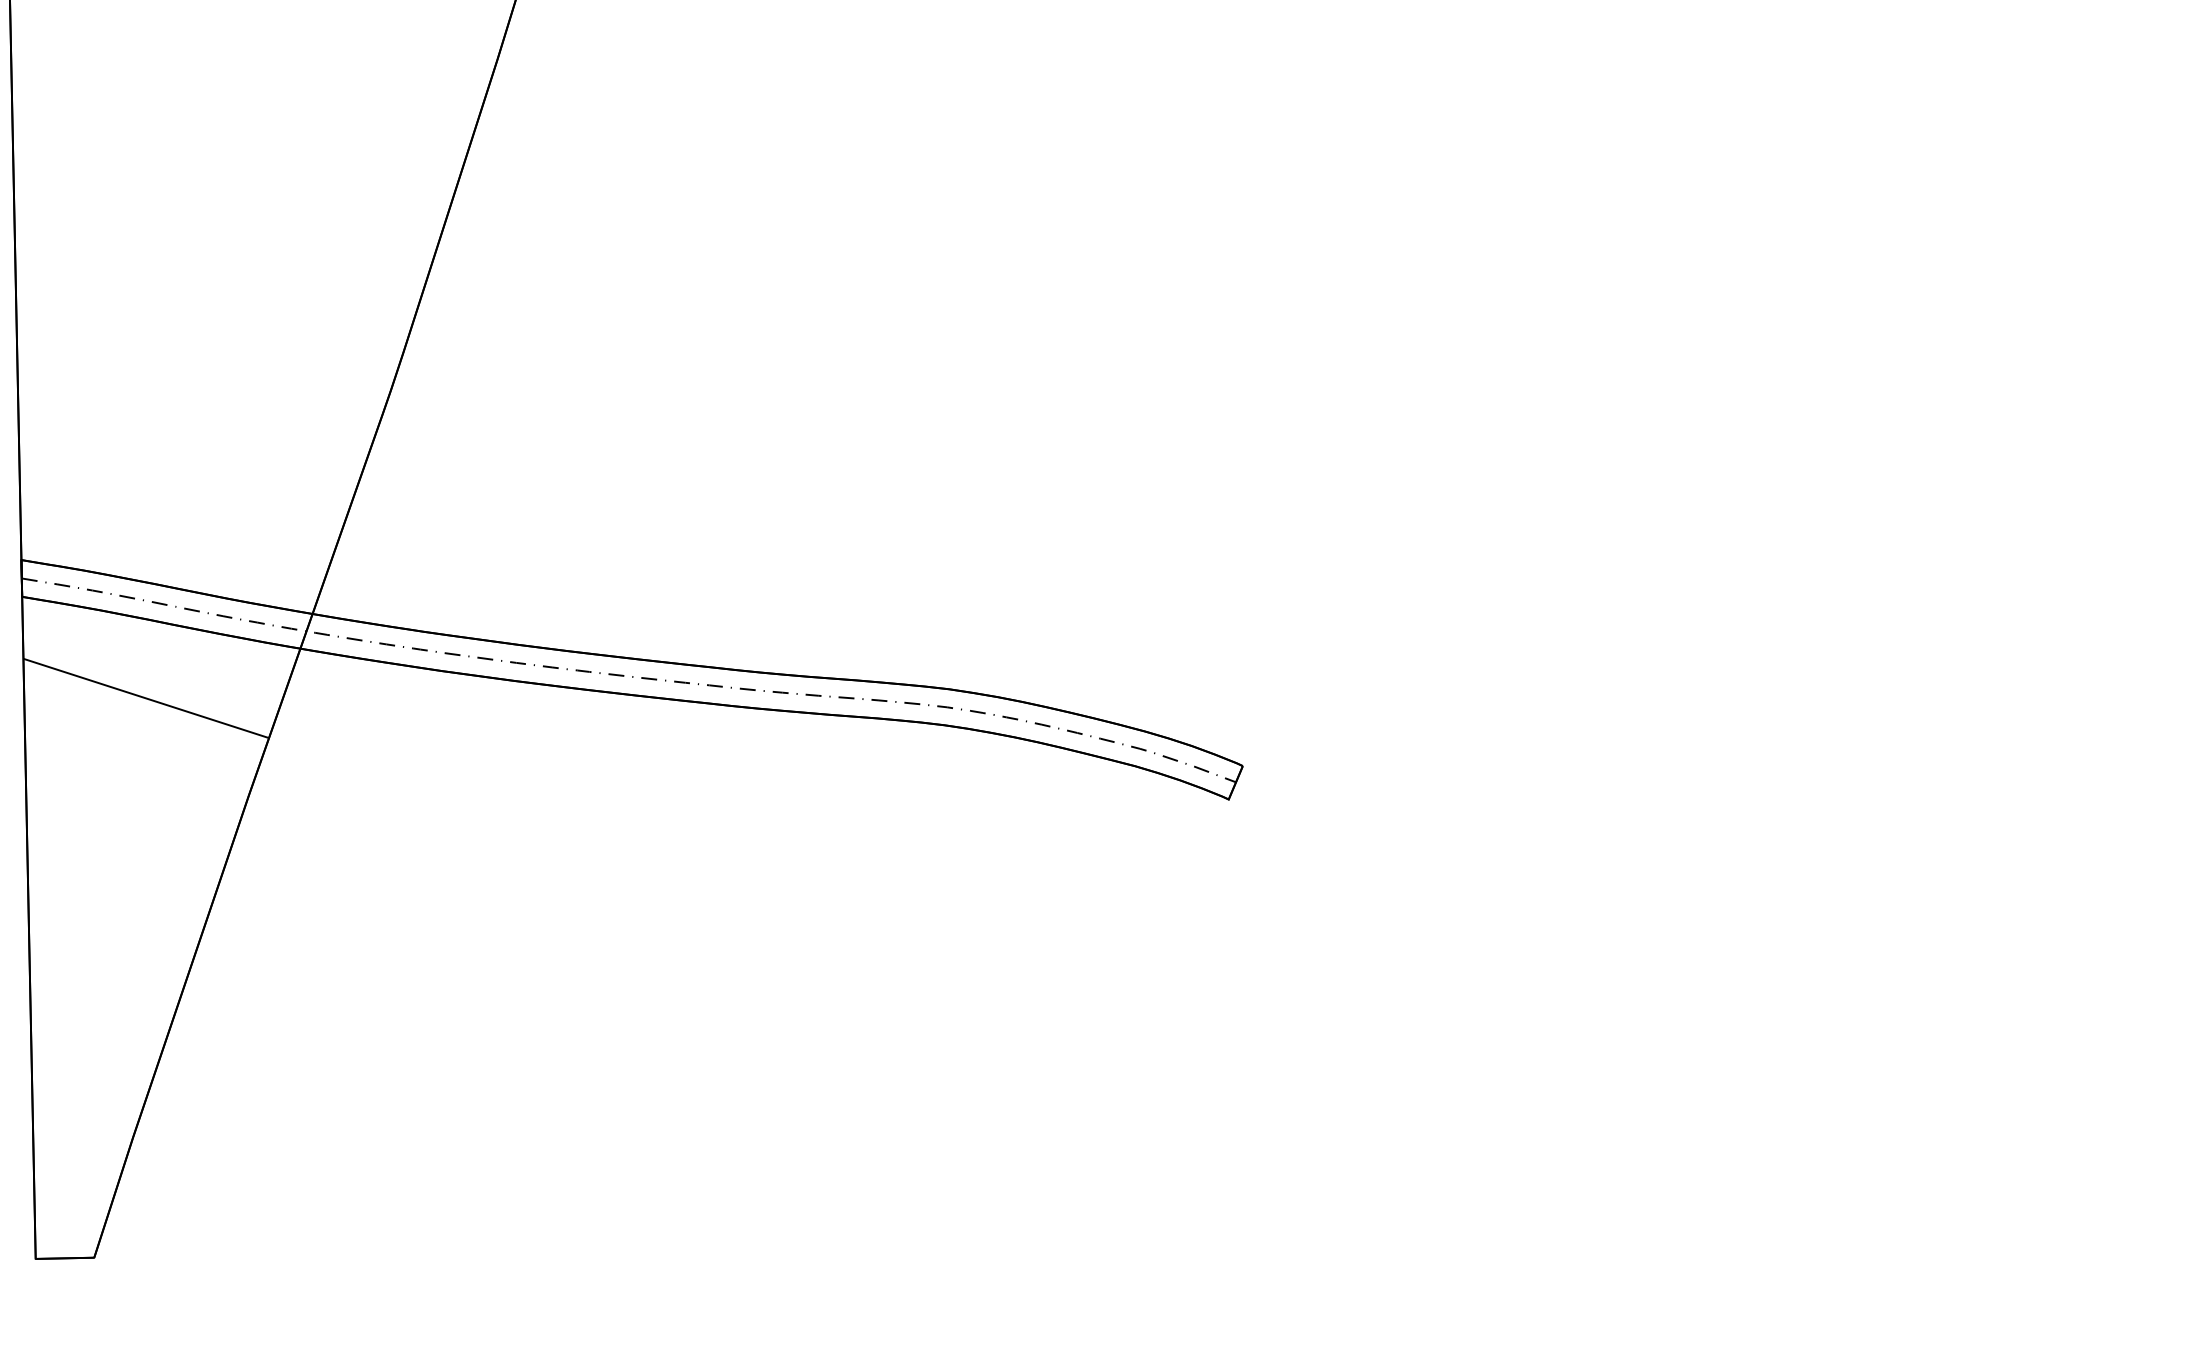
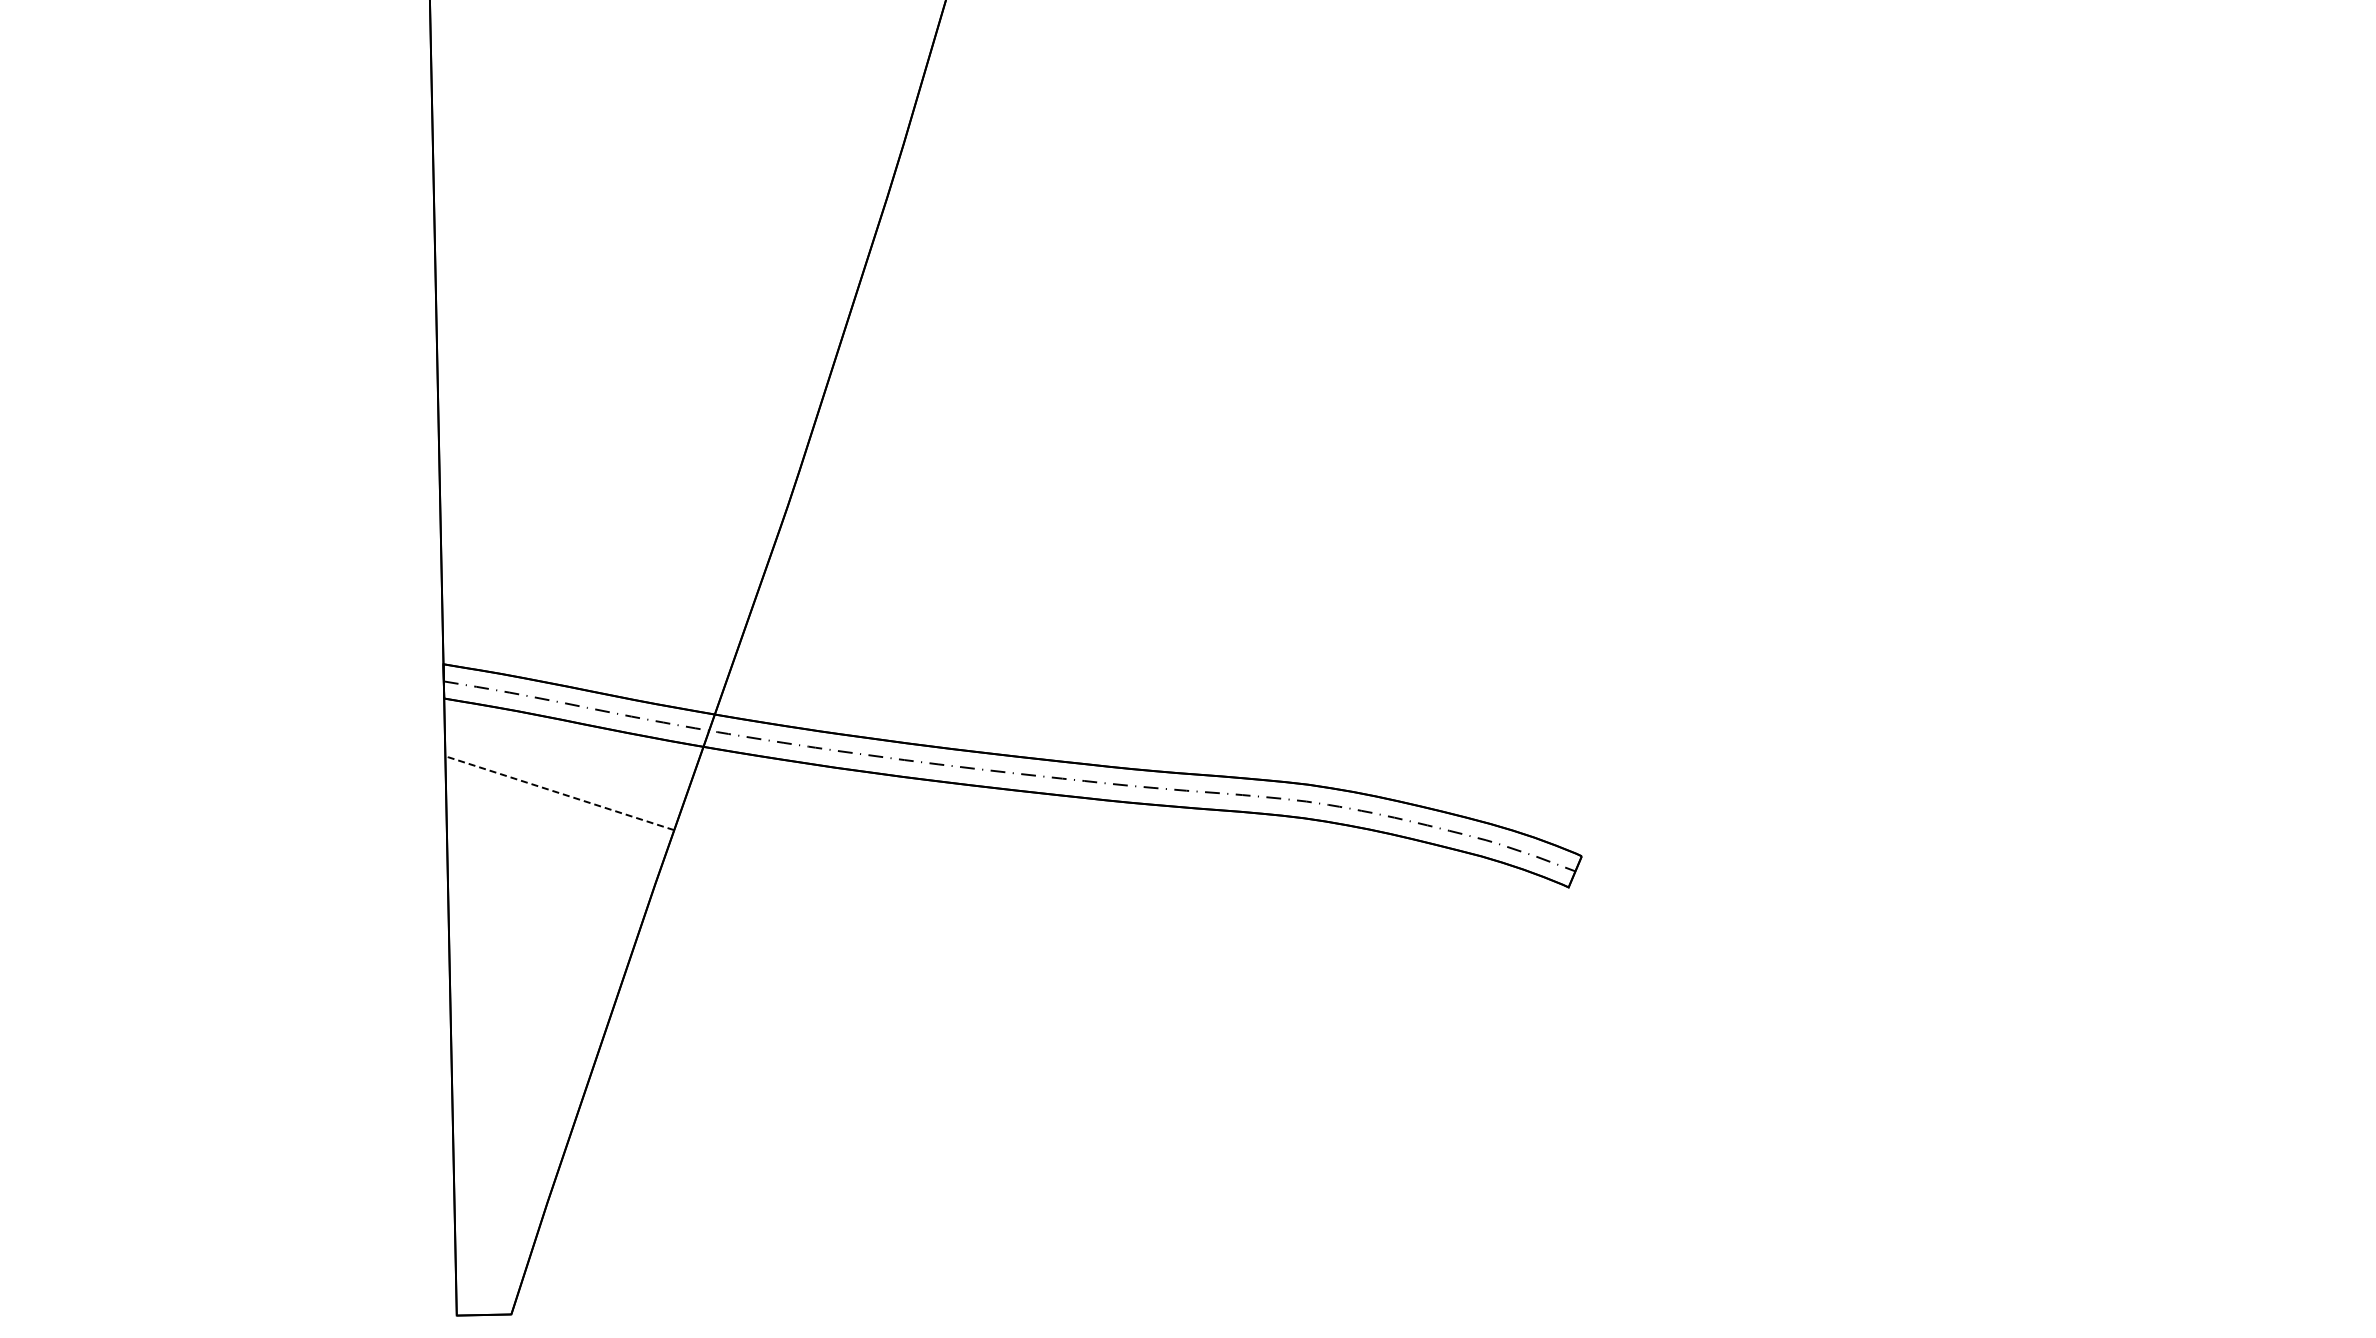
line: (145, 698) -> (559, 793), solid -> dashed

